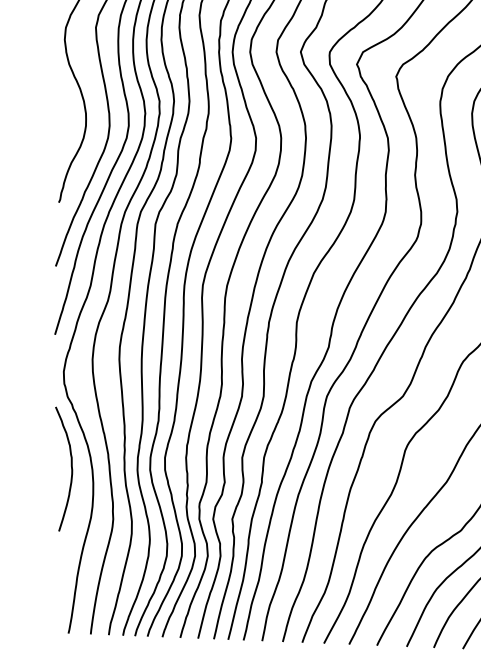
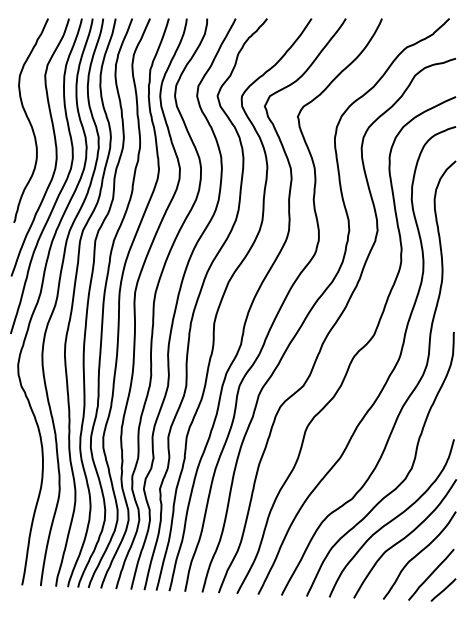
curve: (71, 468) -> (24, 446), removed

